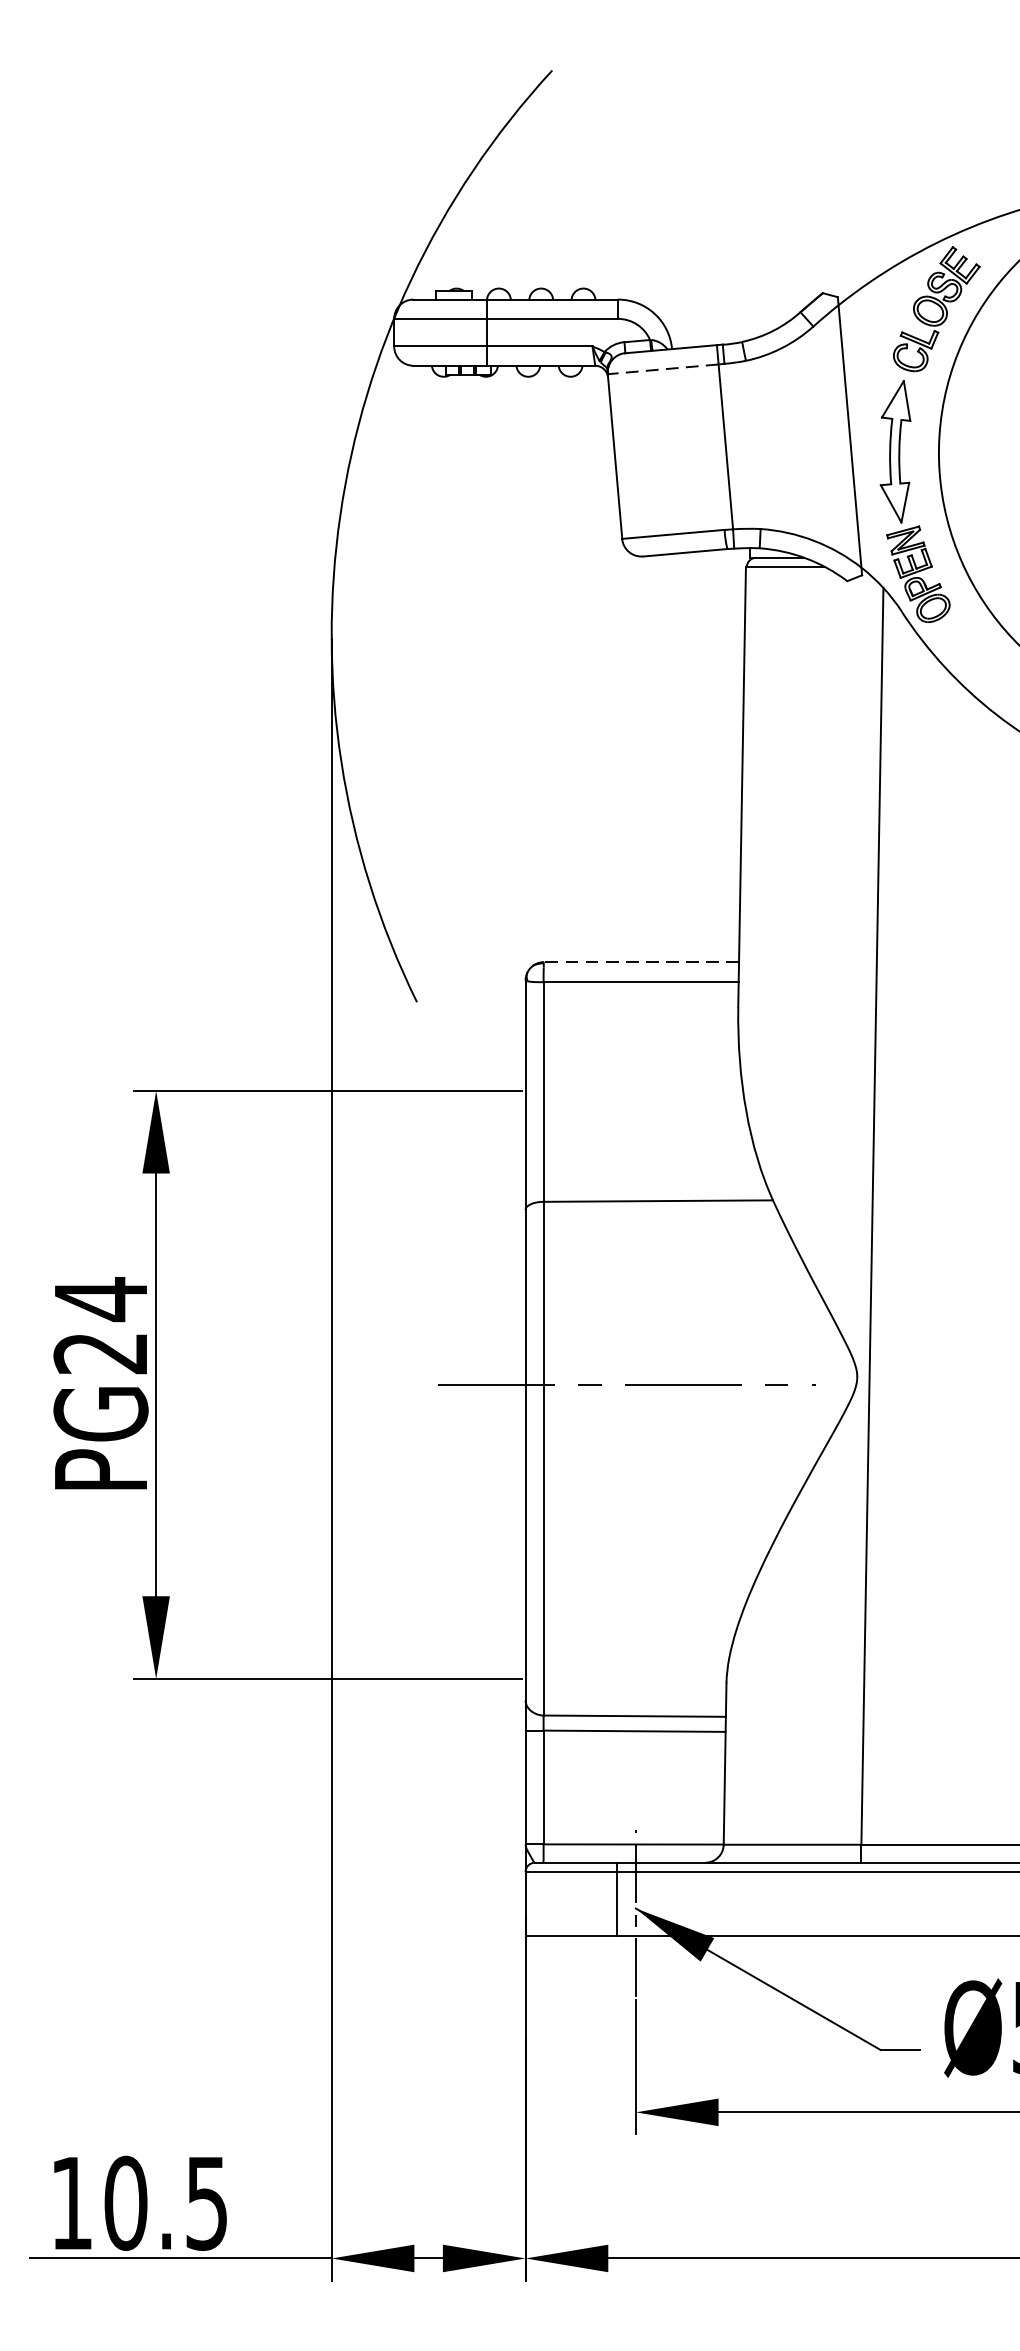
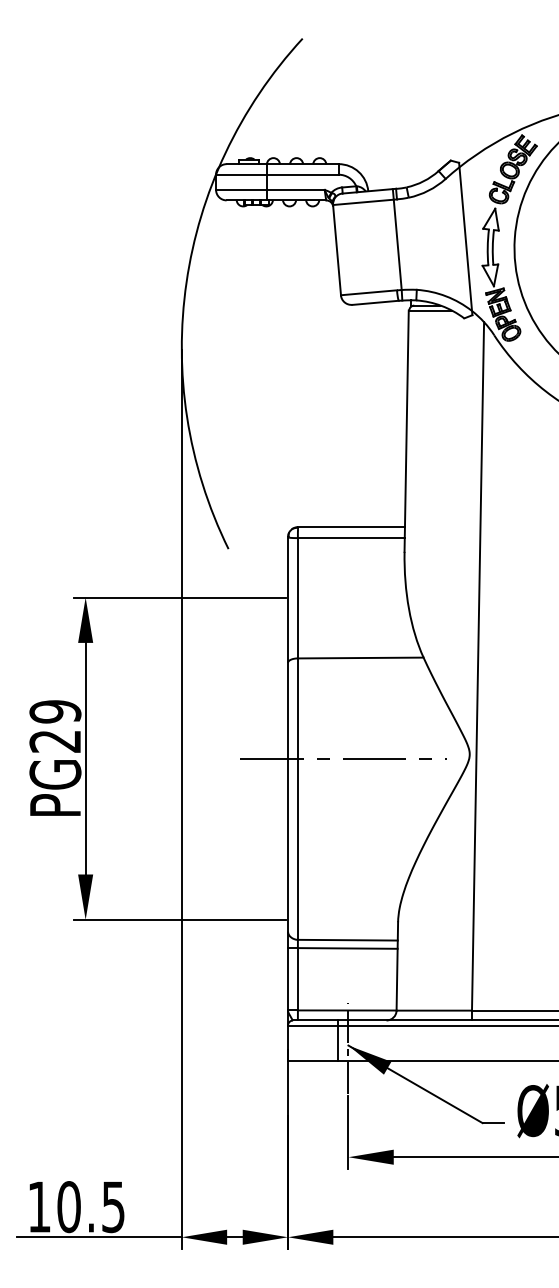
line: (661, 369) -> (362, 202), dashed -> solid
line: (641, 962) -> (351, 527), dashed -> solid
text: (101, 1298) -> (55, 711), PG24 -> PG29

